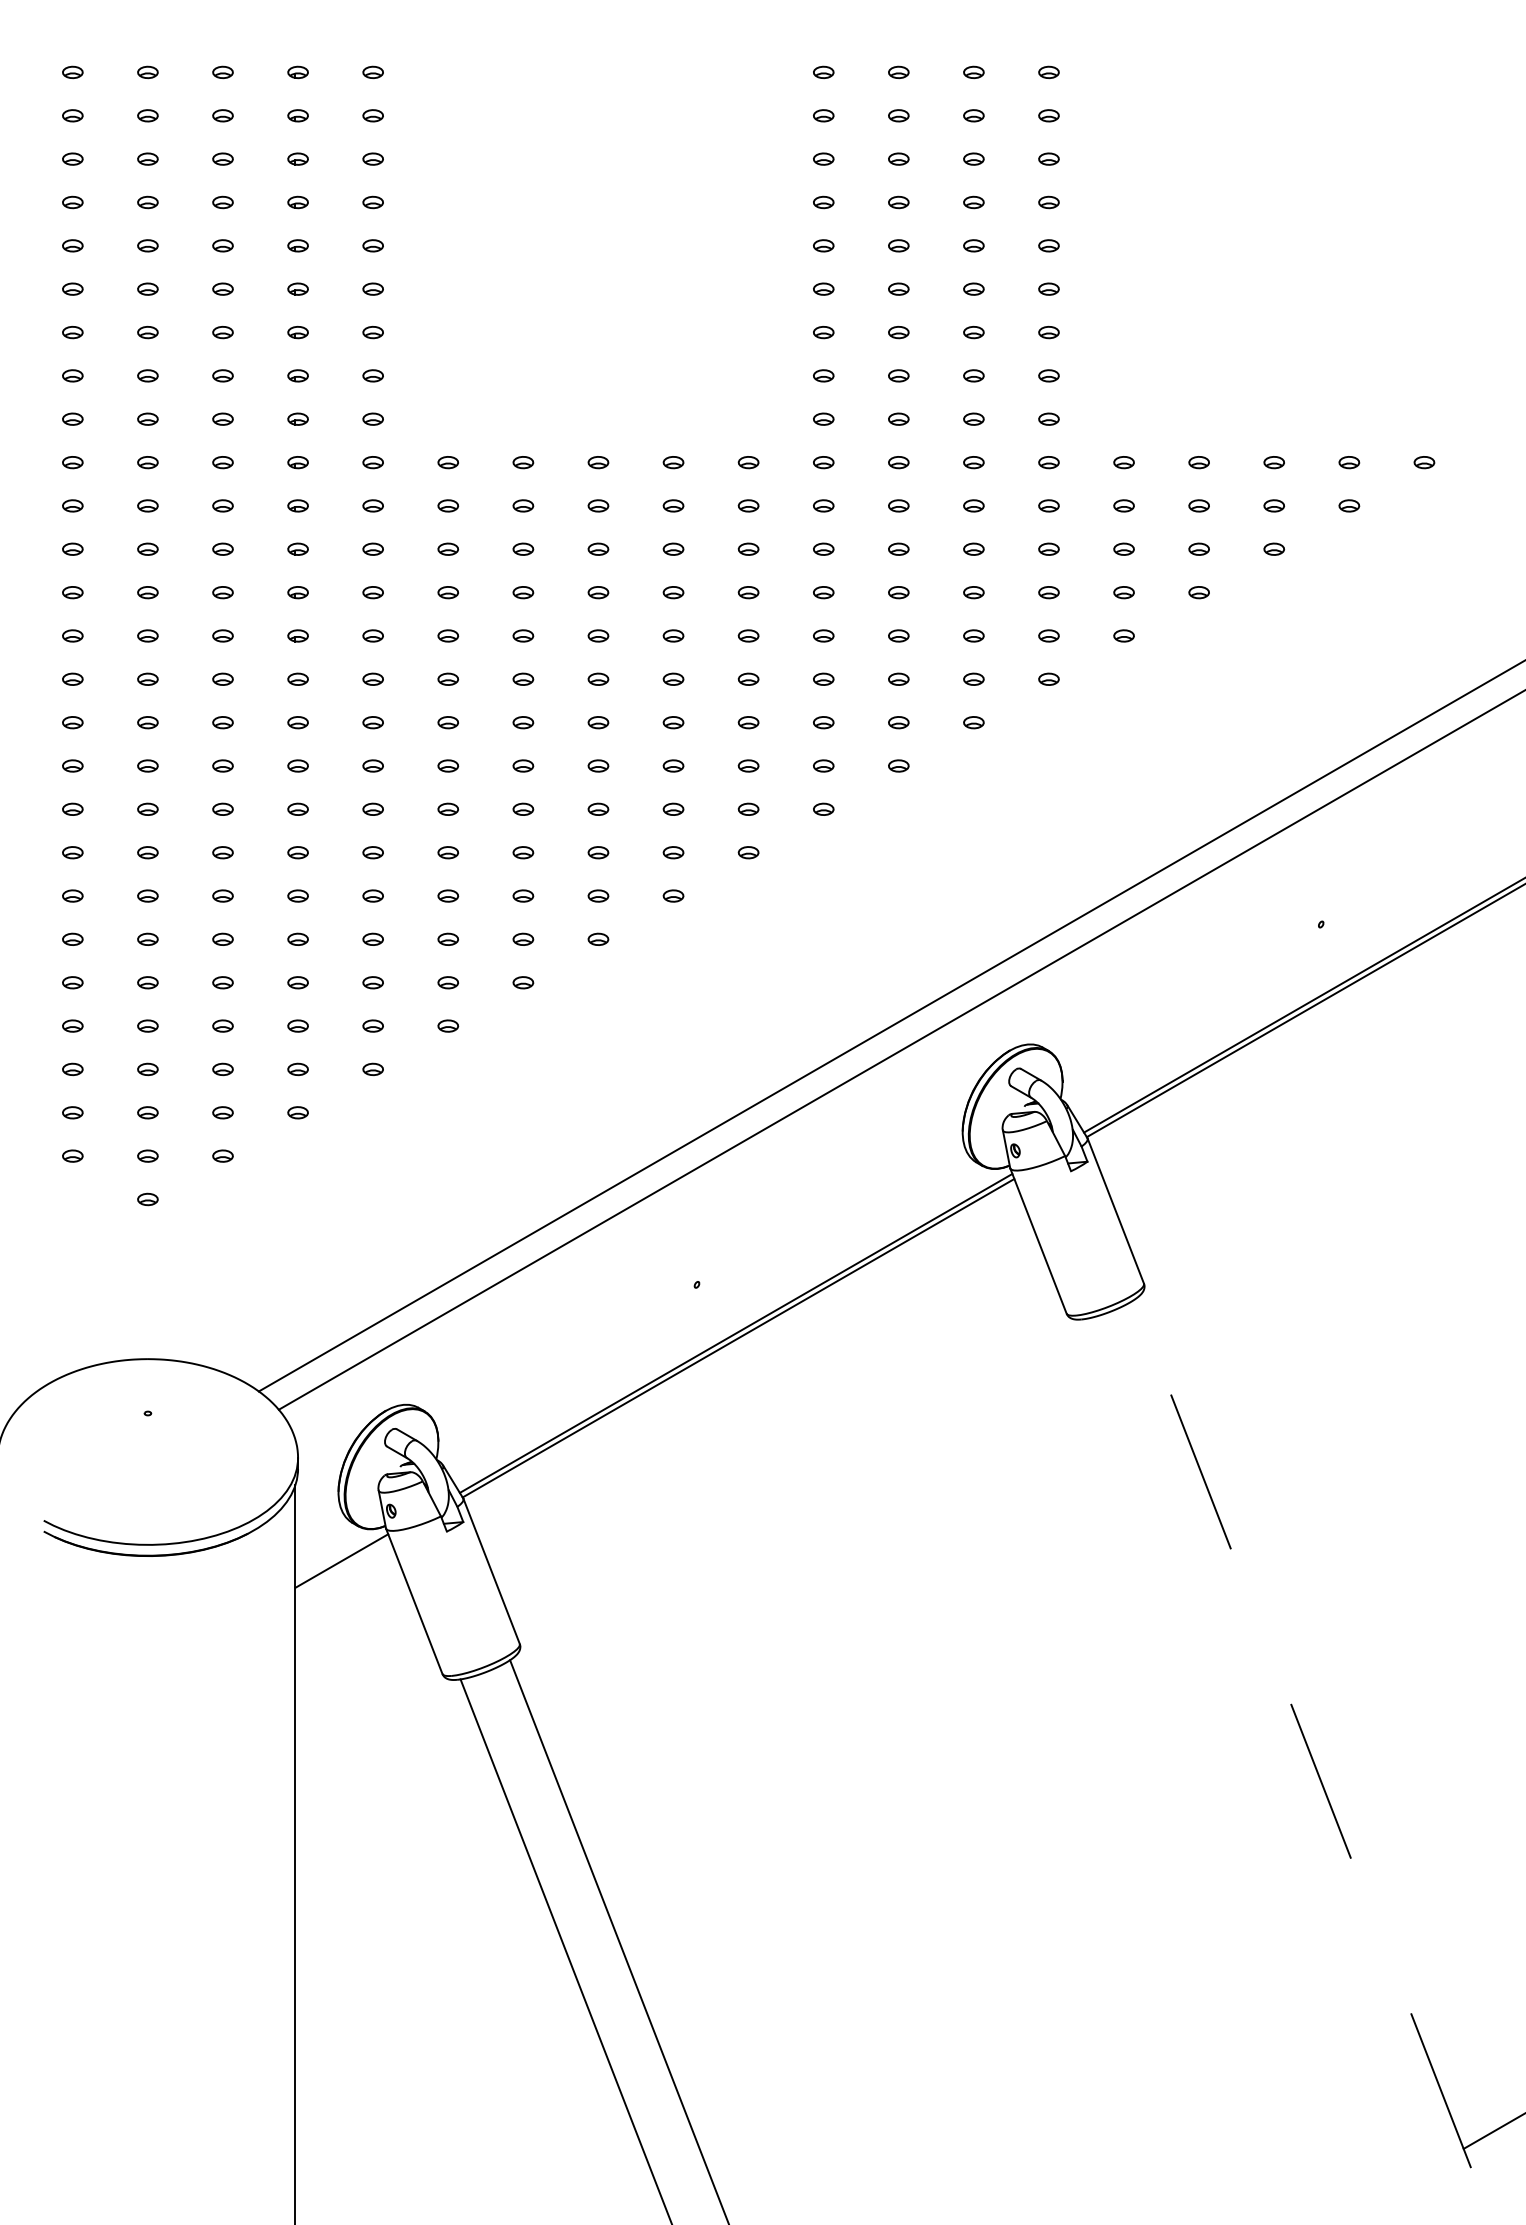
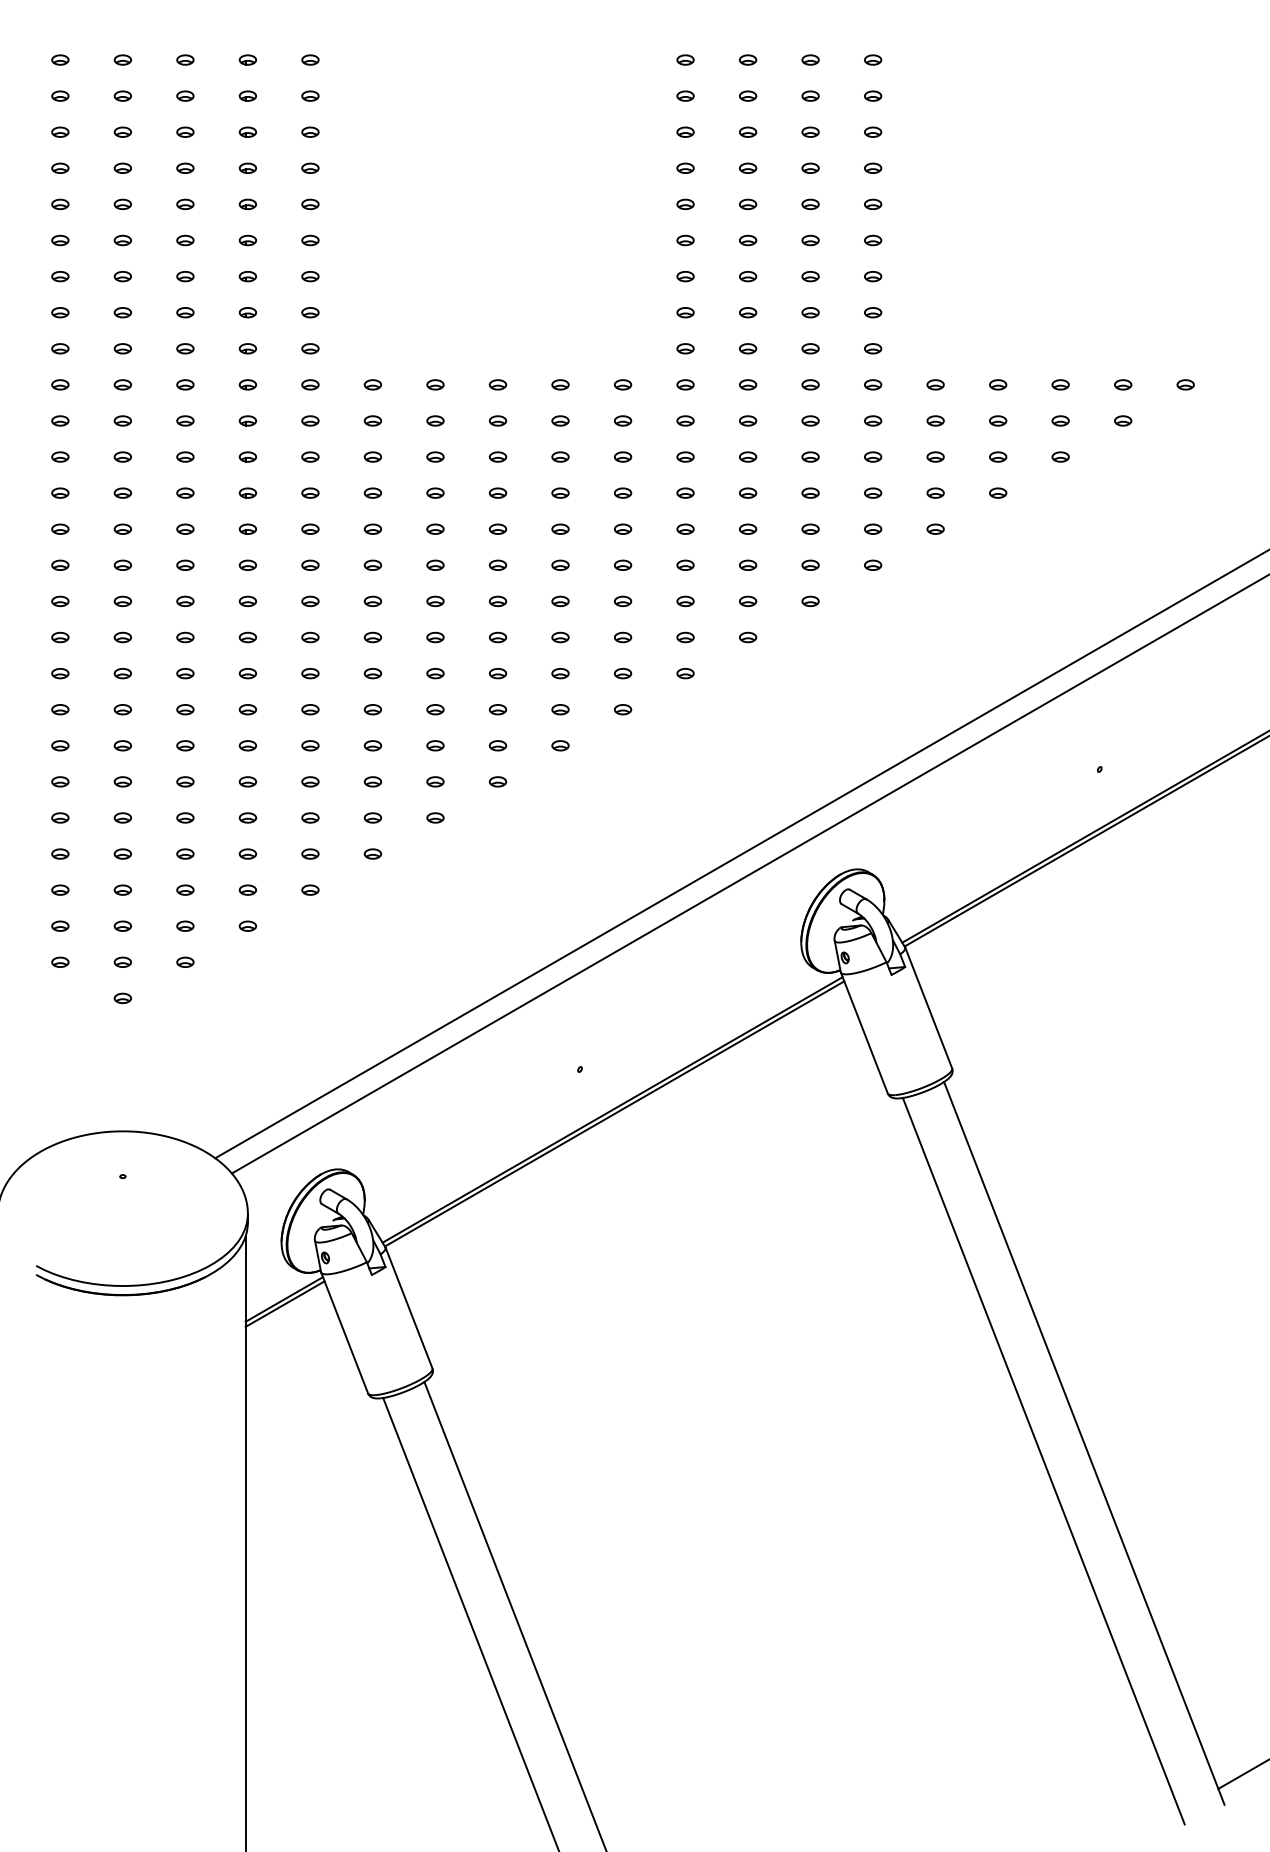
line: (342, 1566) -> (284, 1304), added
line: (1302, 1733) -> (1084, 1443), dashed -> solid
line: (1253, 1755) -> (1043, 1461), added

